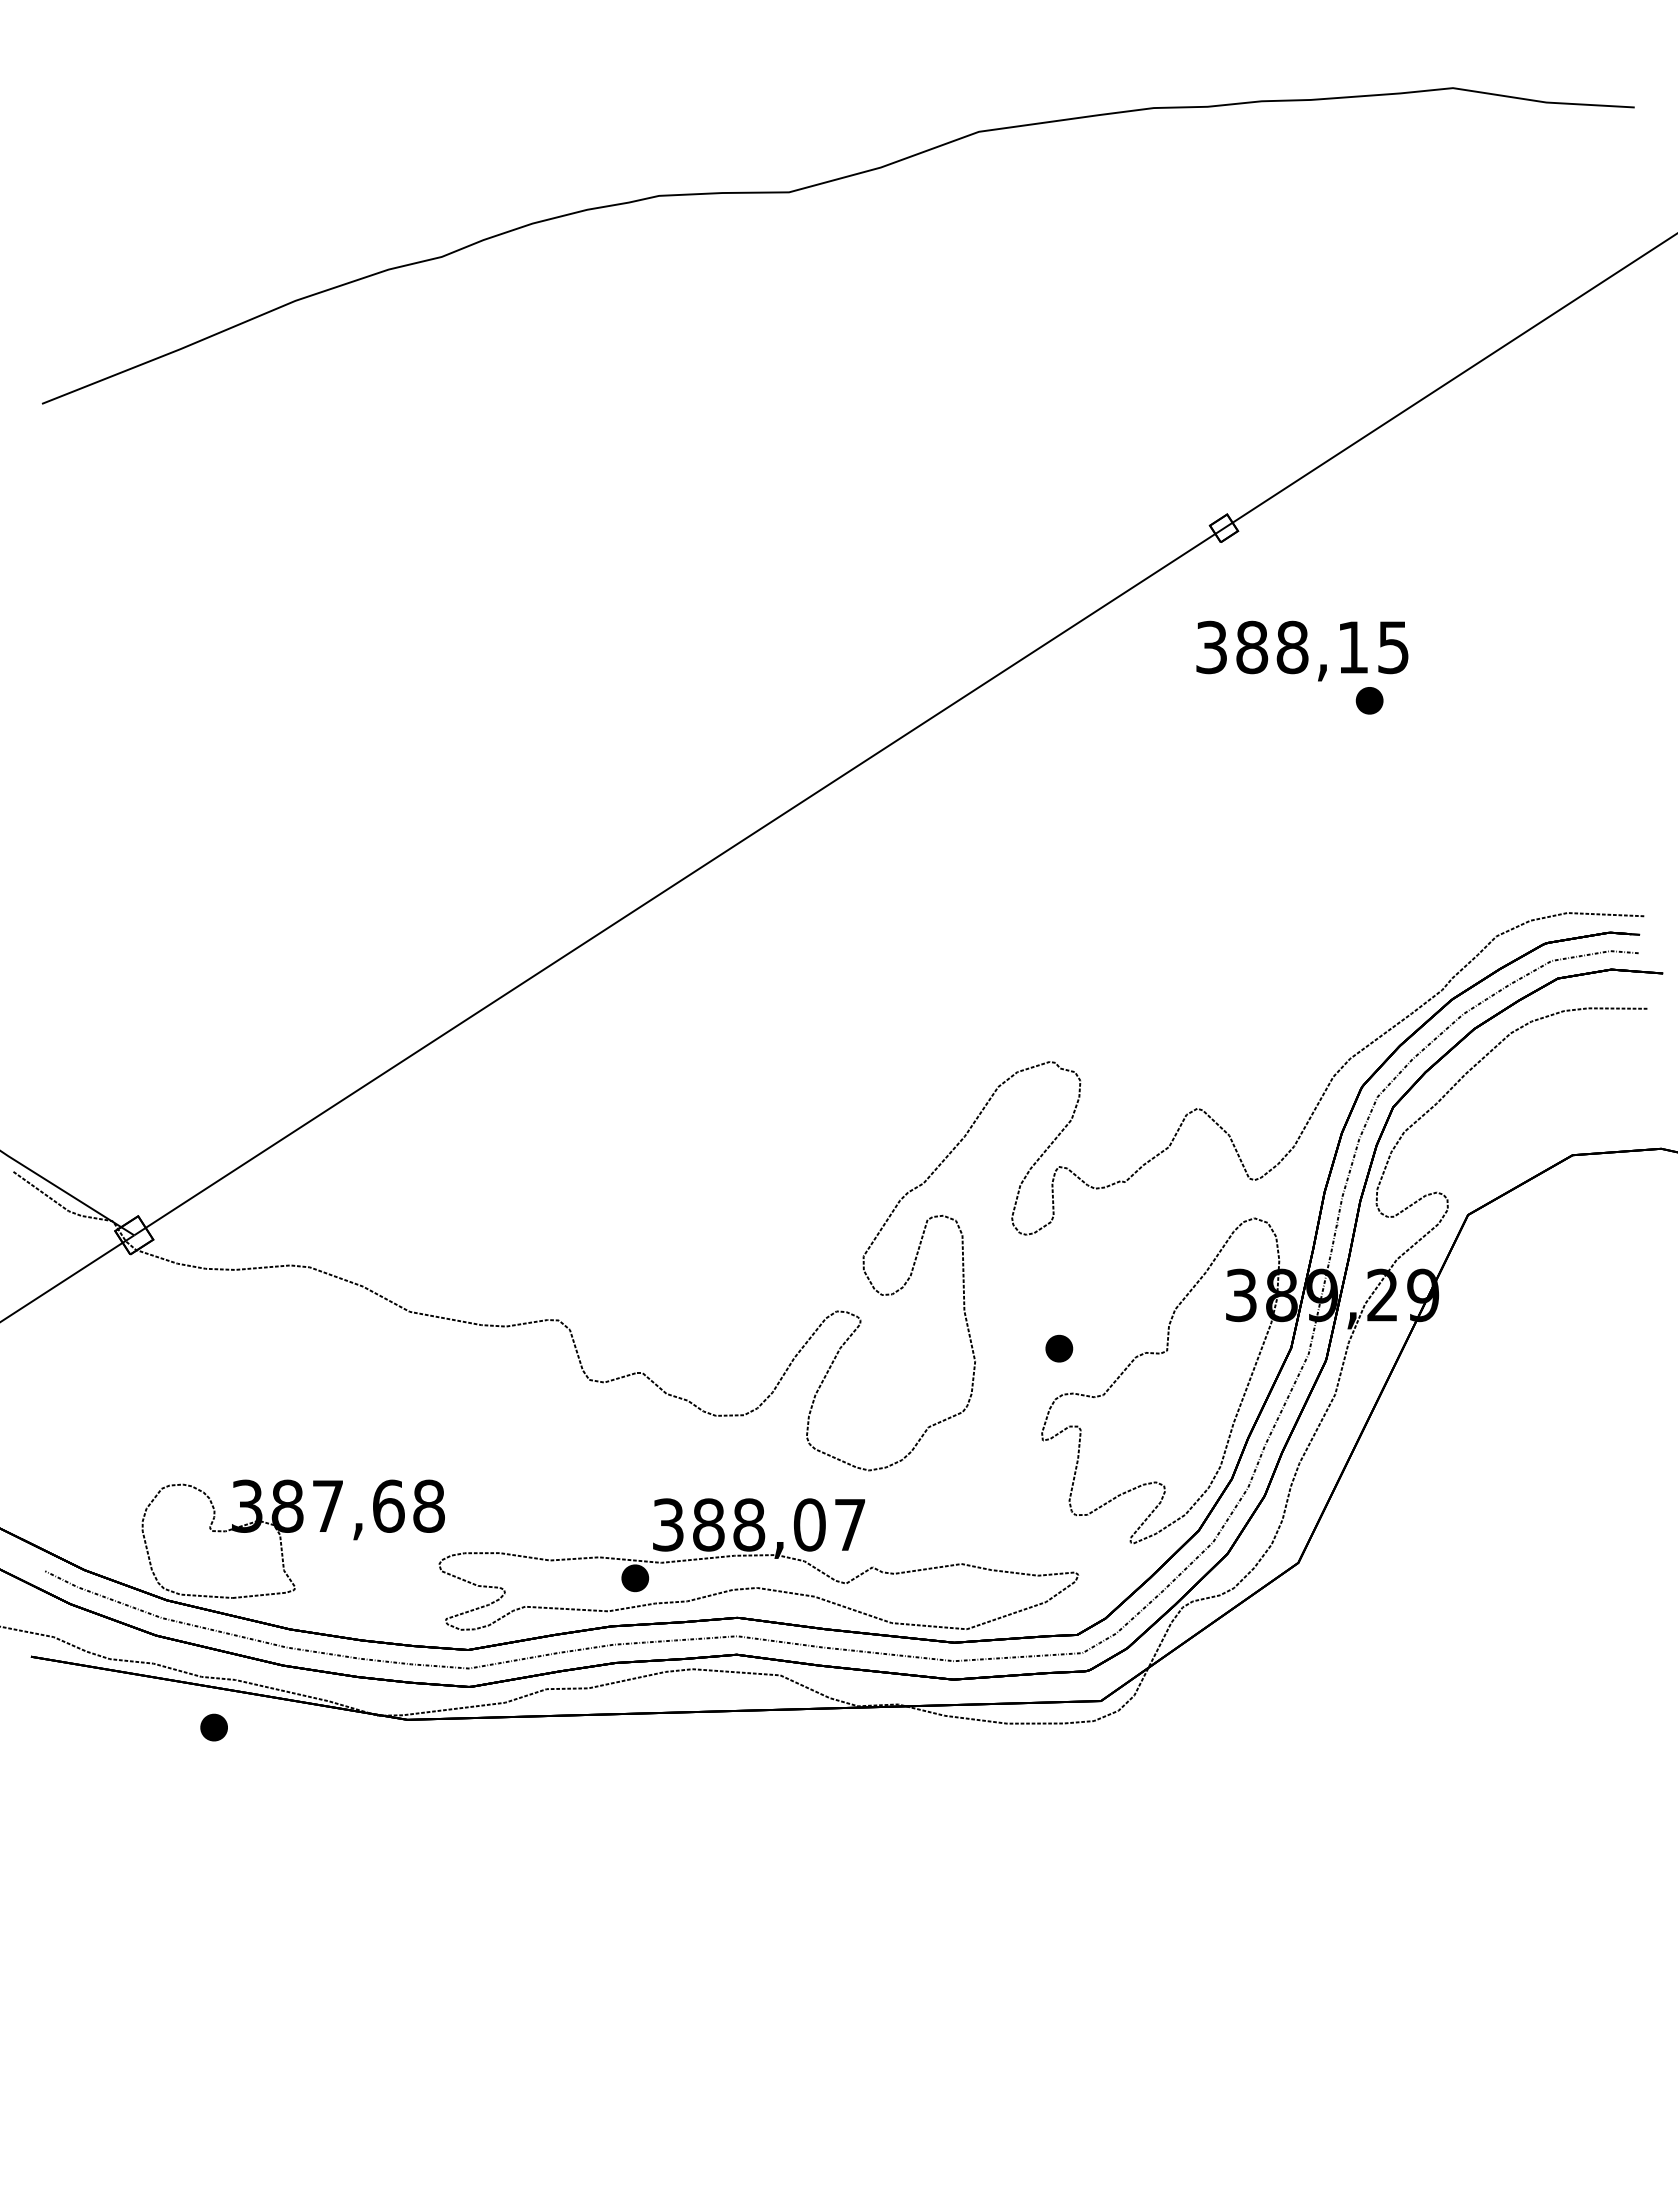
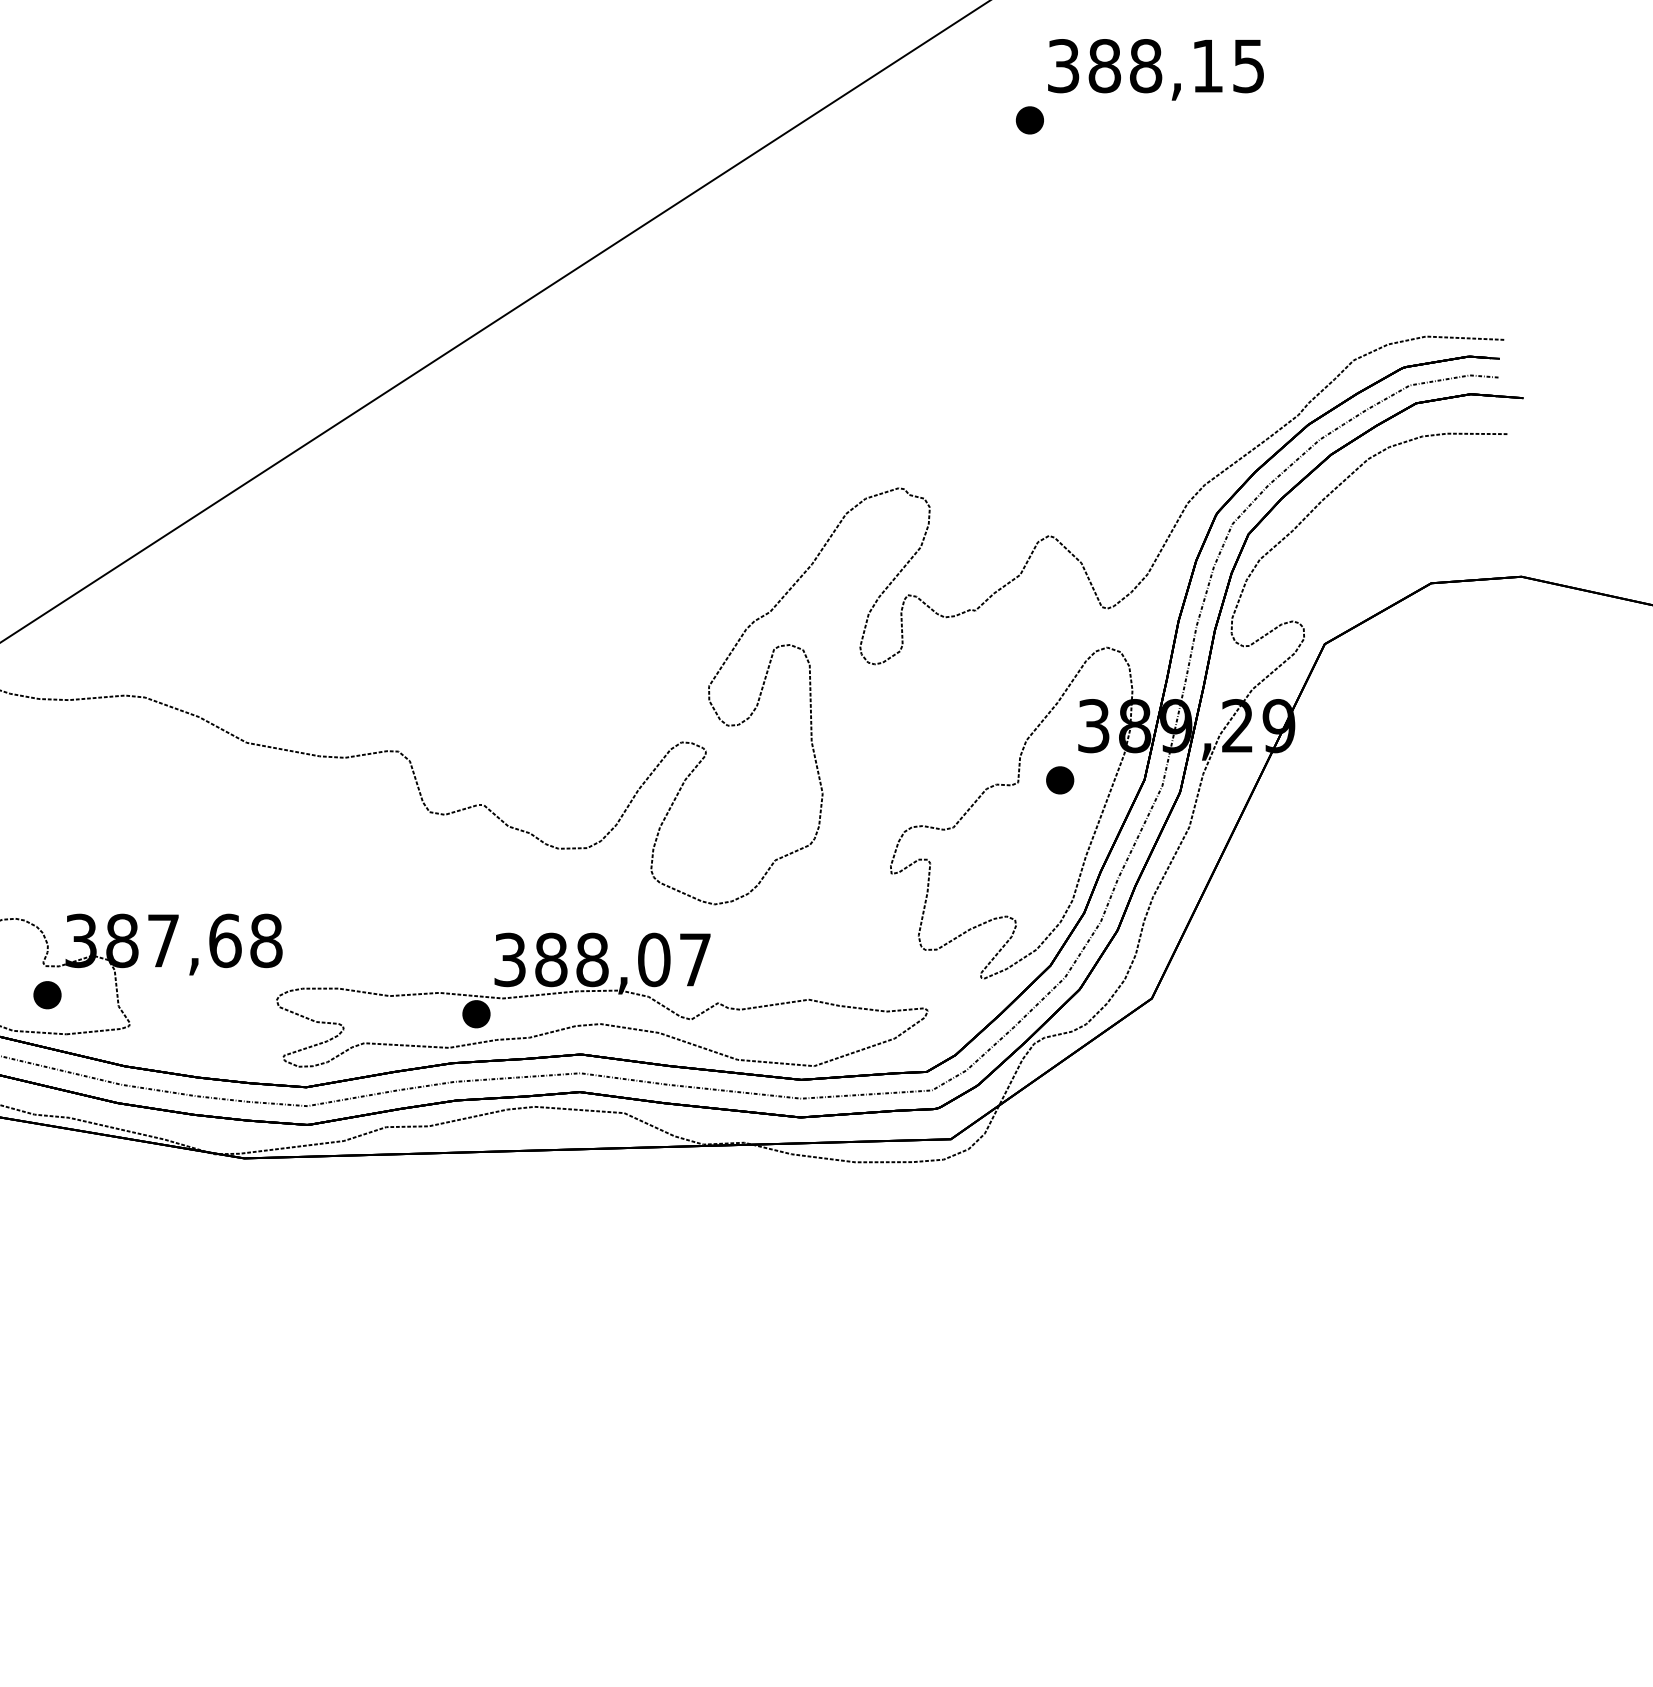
part: (1369, 700) -> (1029, 120), moved
part: (1059, 1348) -> (1060, 780), moved
part: (213, 1727) -> (46, 995), moved

